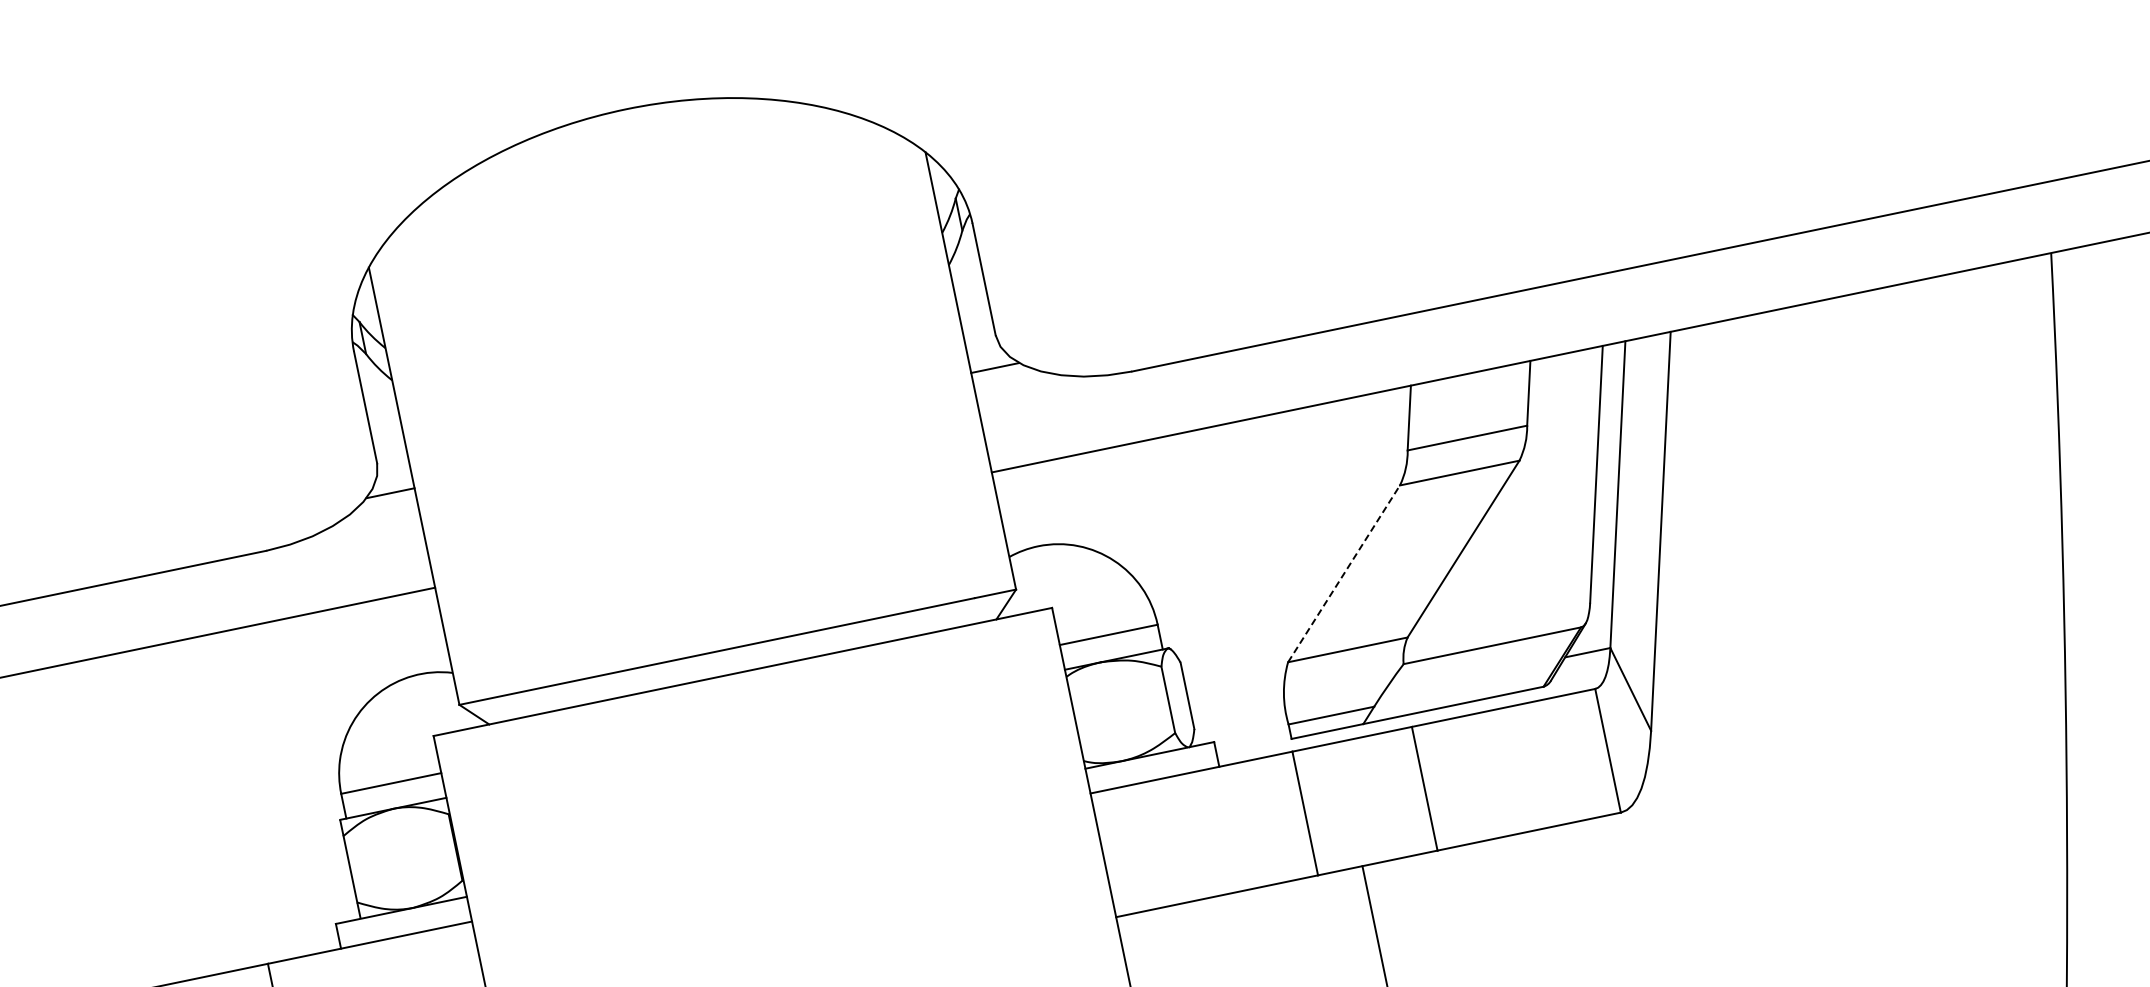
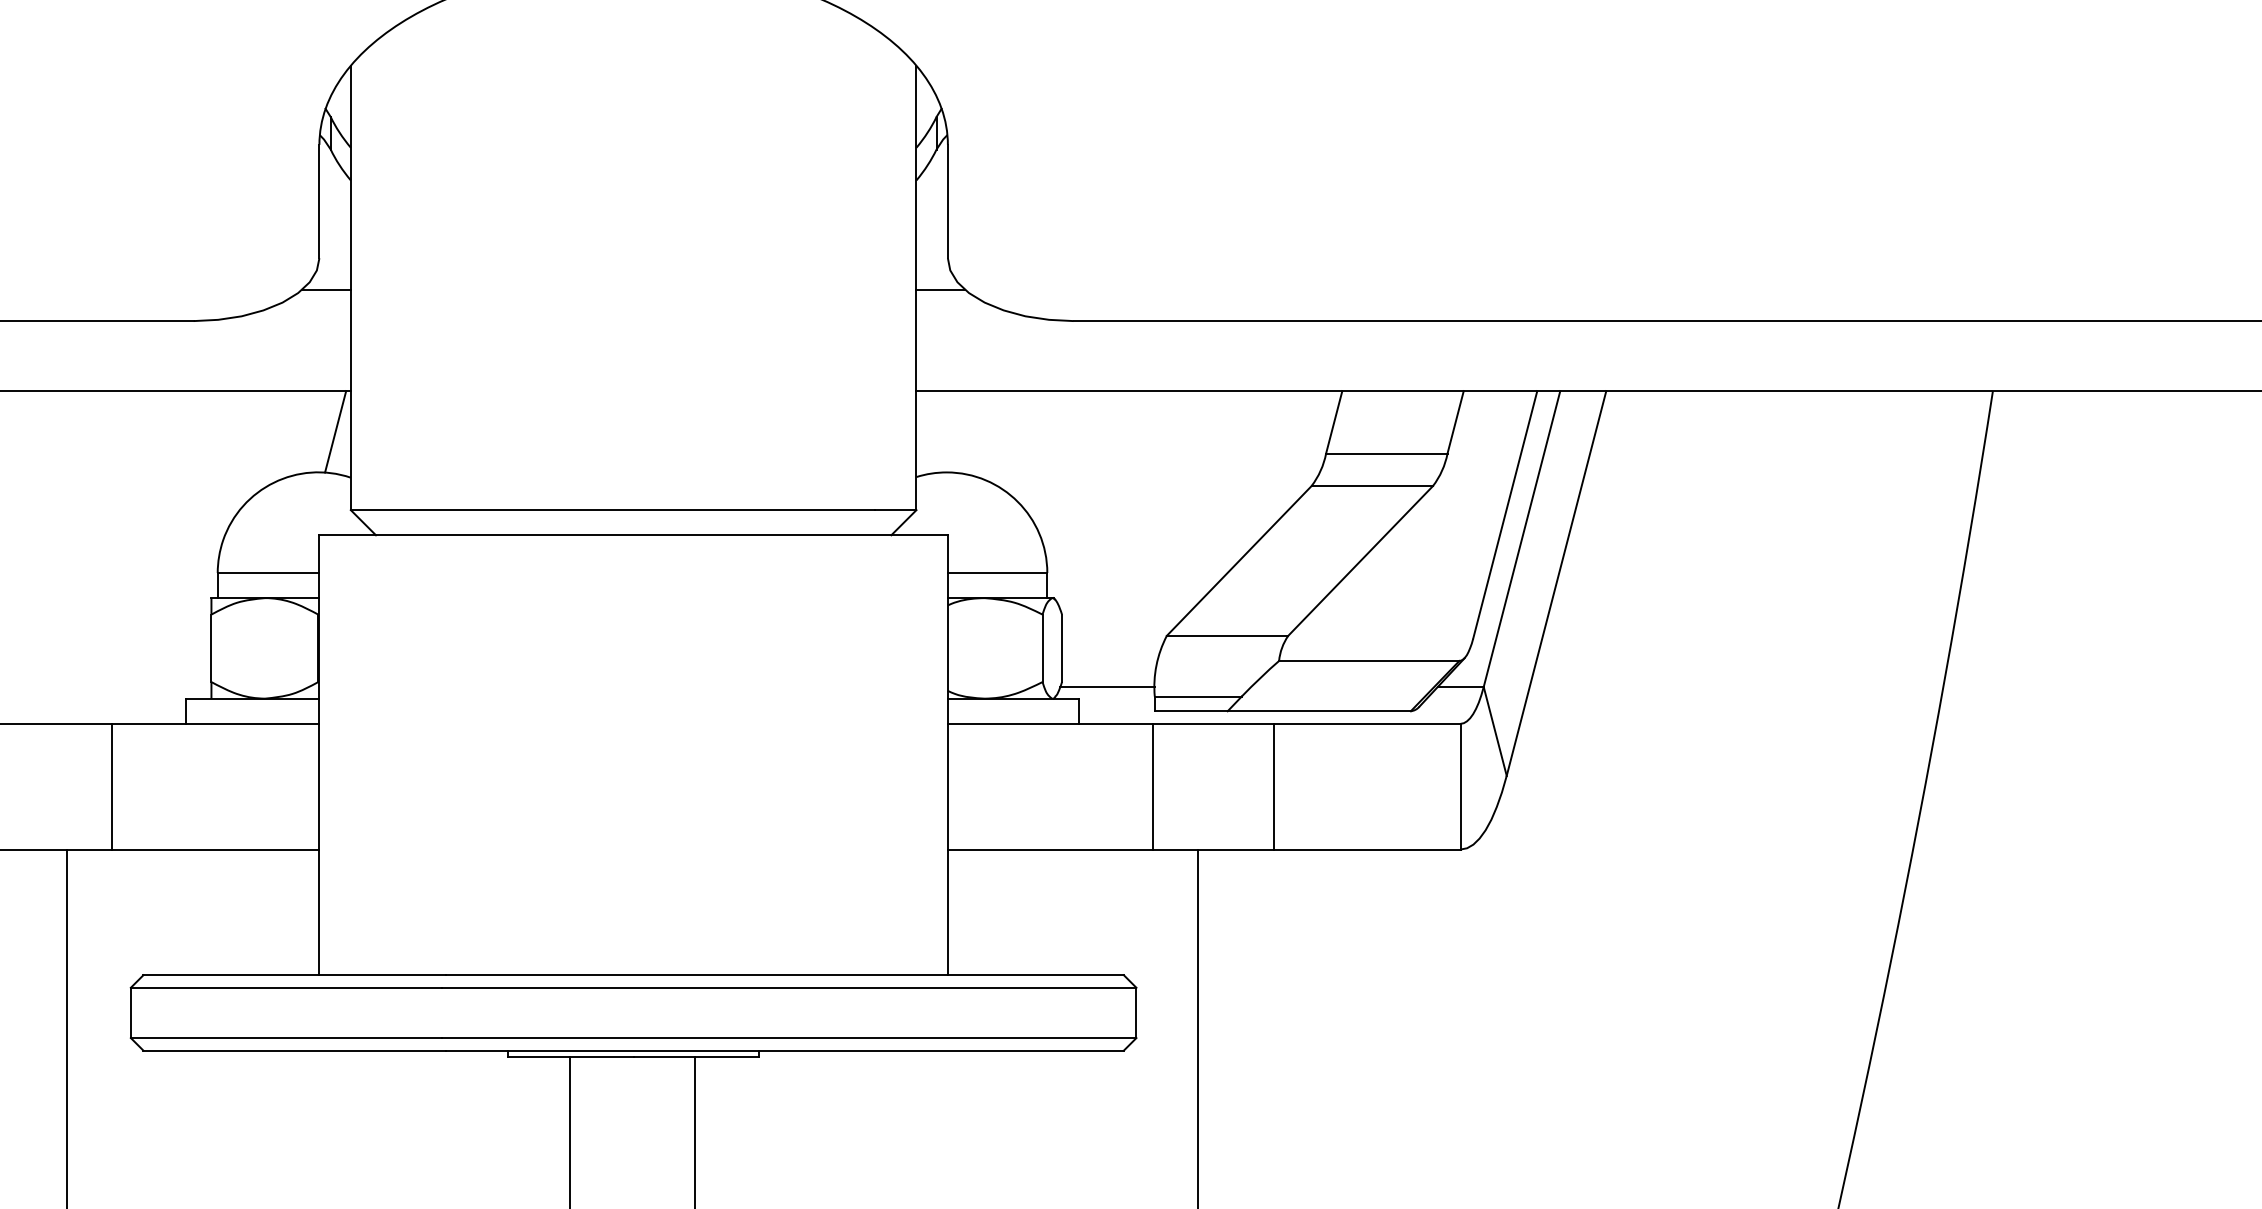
line: (1344, 573) -> (1239, 560), dashed -> solid
line: (428, 630) -> (335, 431), added
line: (1240, 725) -> (1107, 687), added

